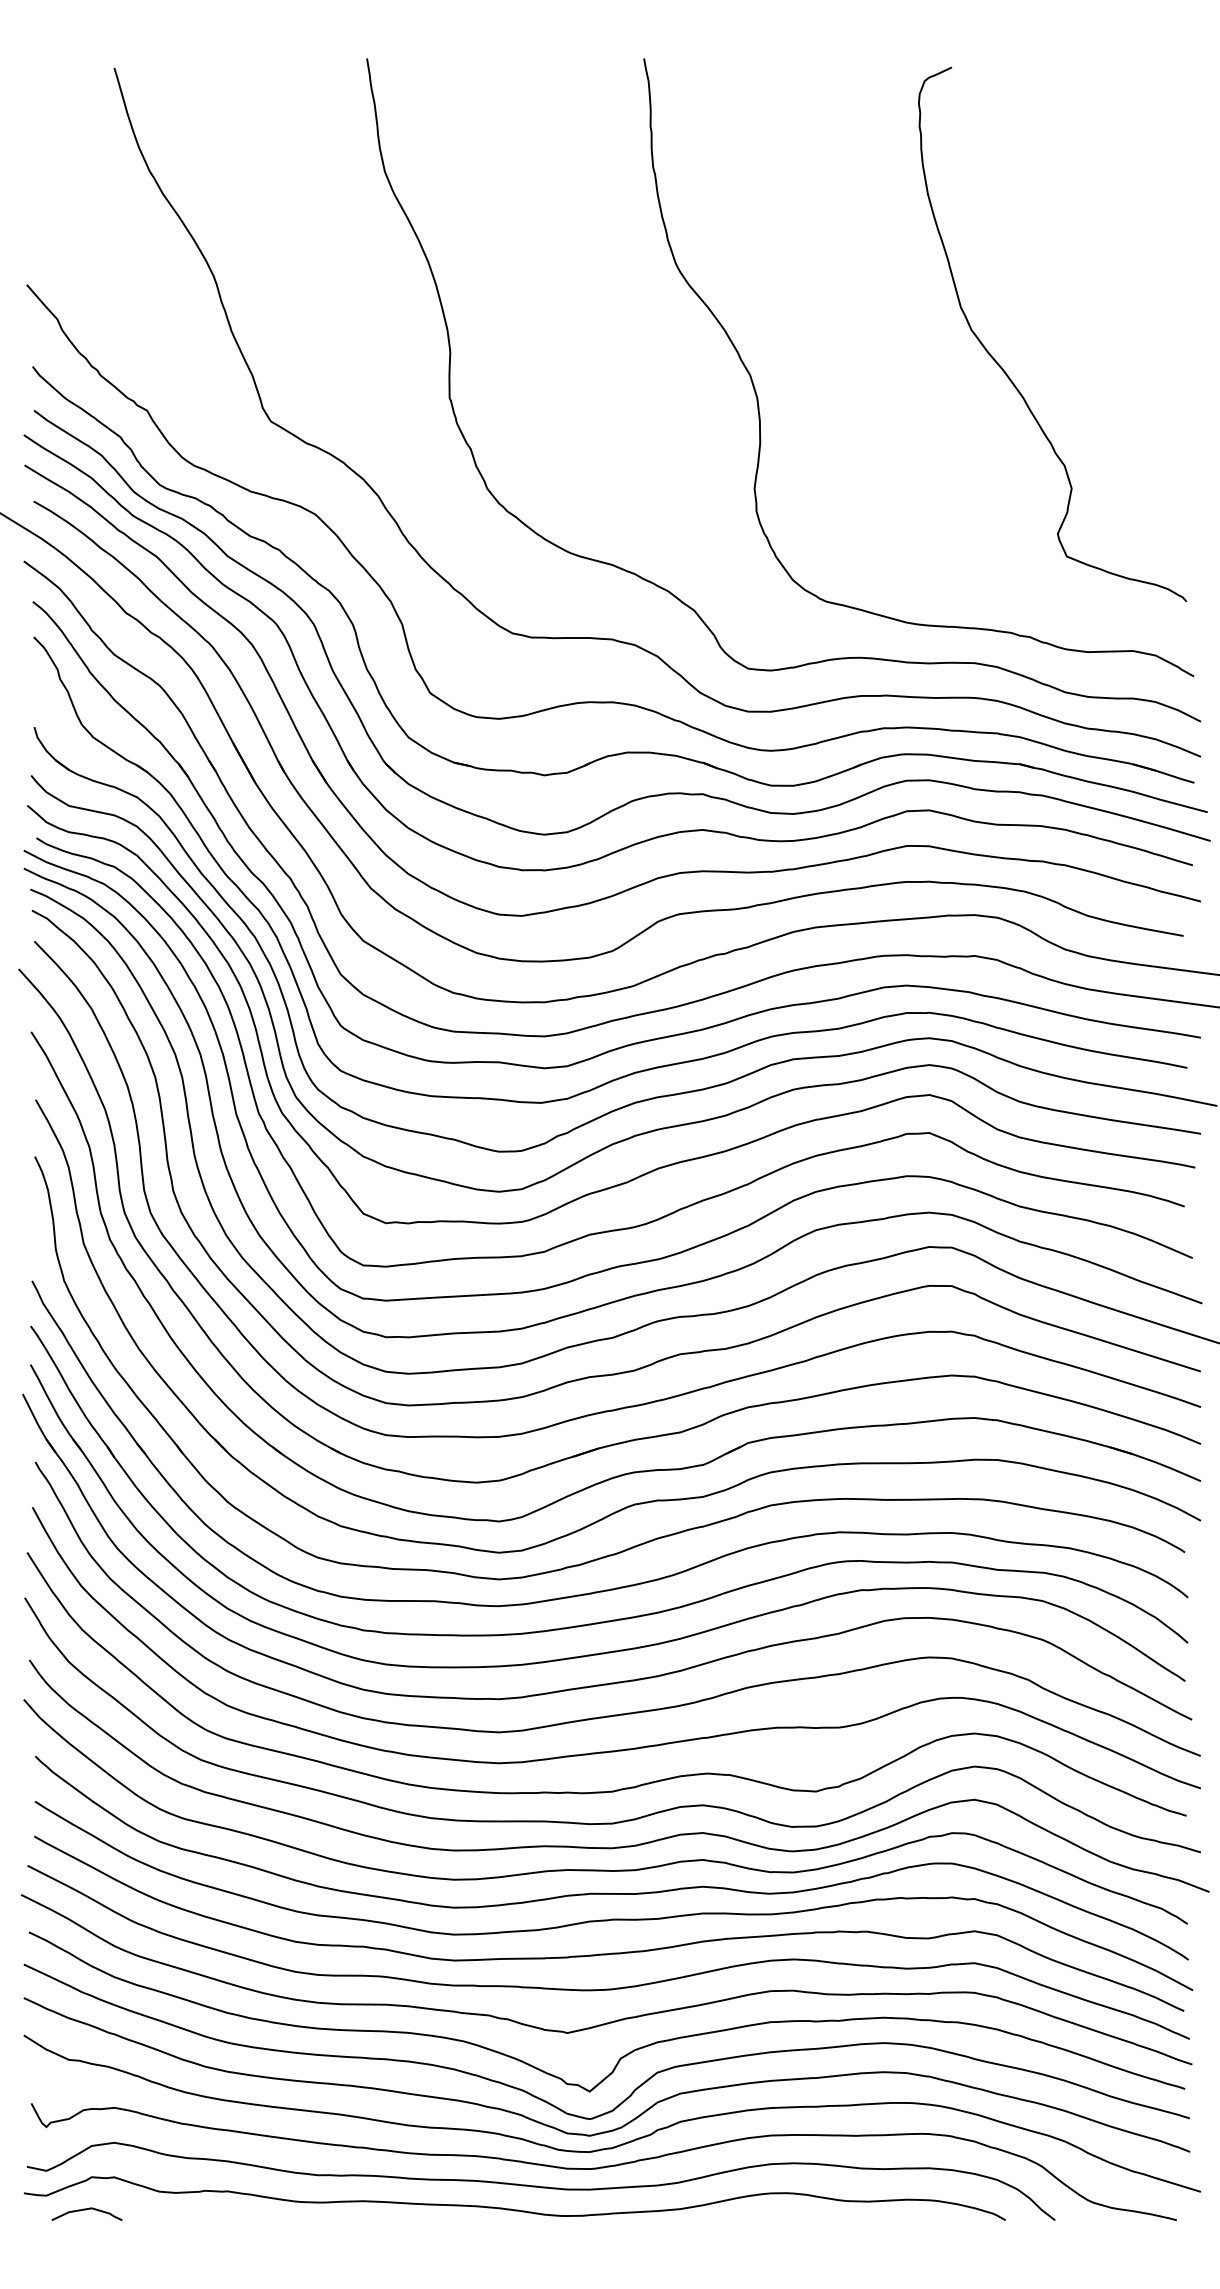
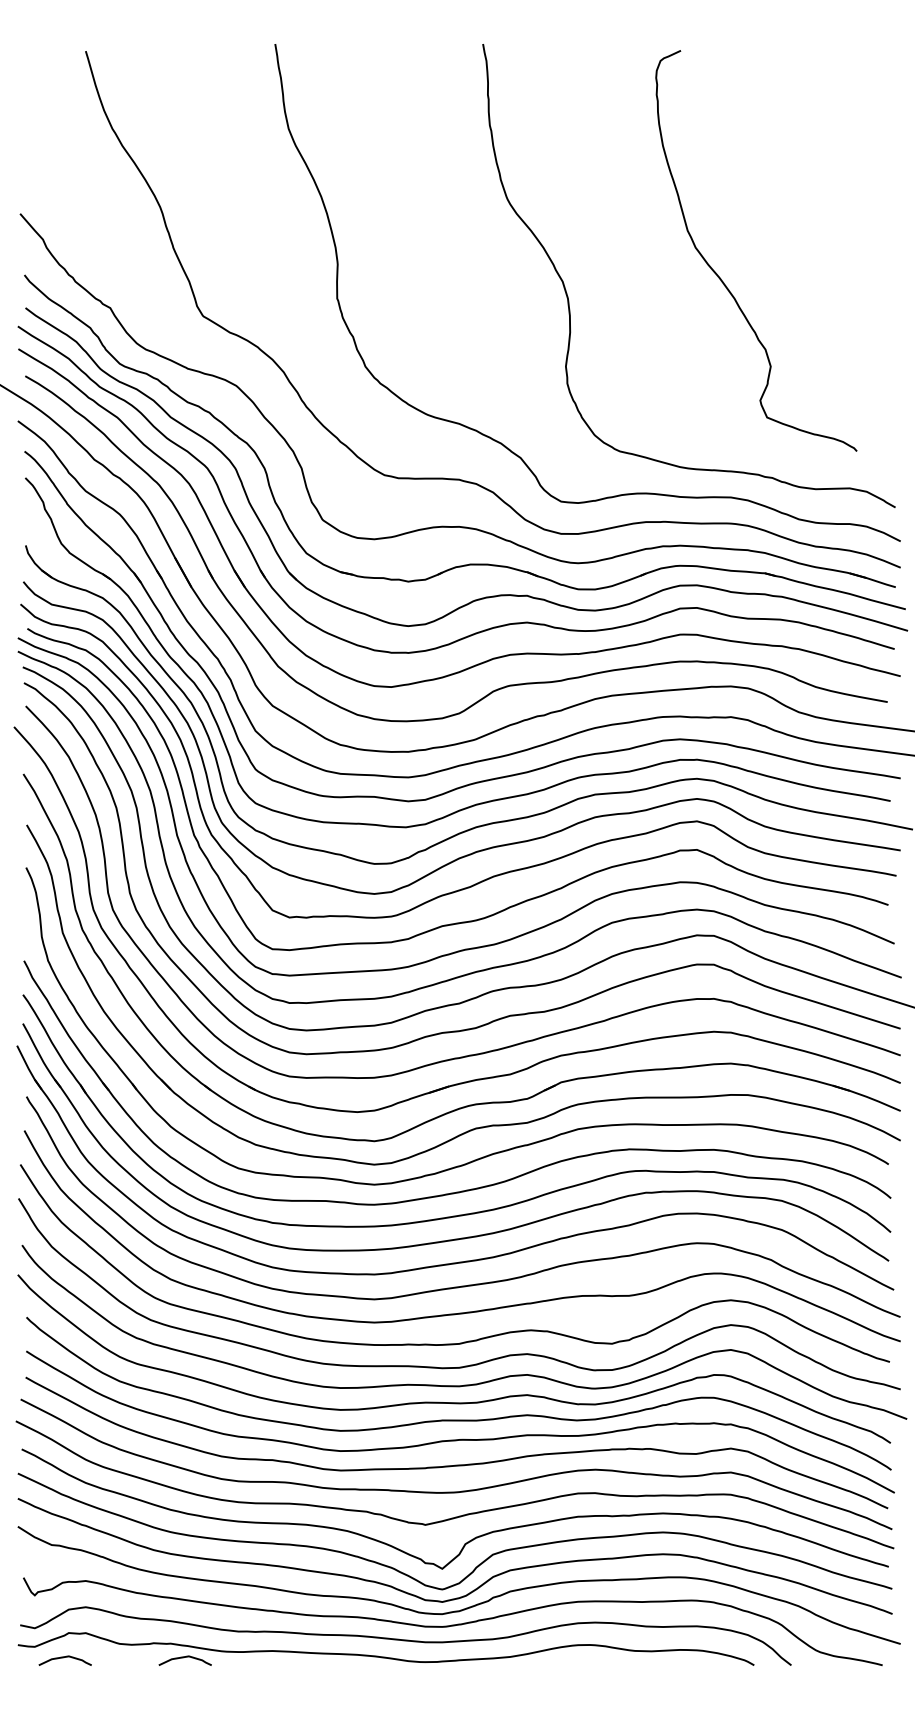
curve: (1003, 368) -> (719, 276), moved
curve: (246, 2210) -> (184, 1658), added

